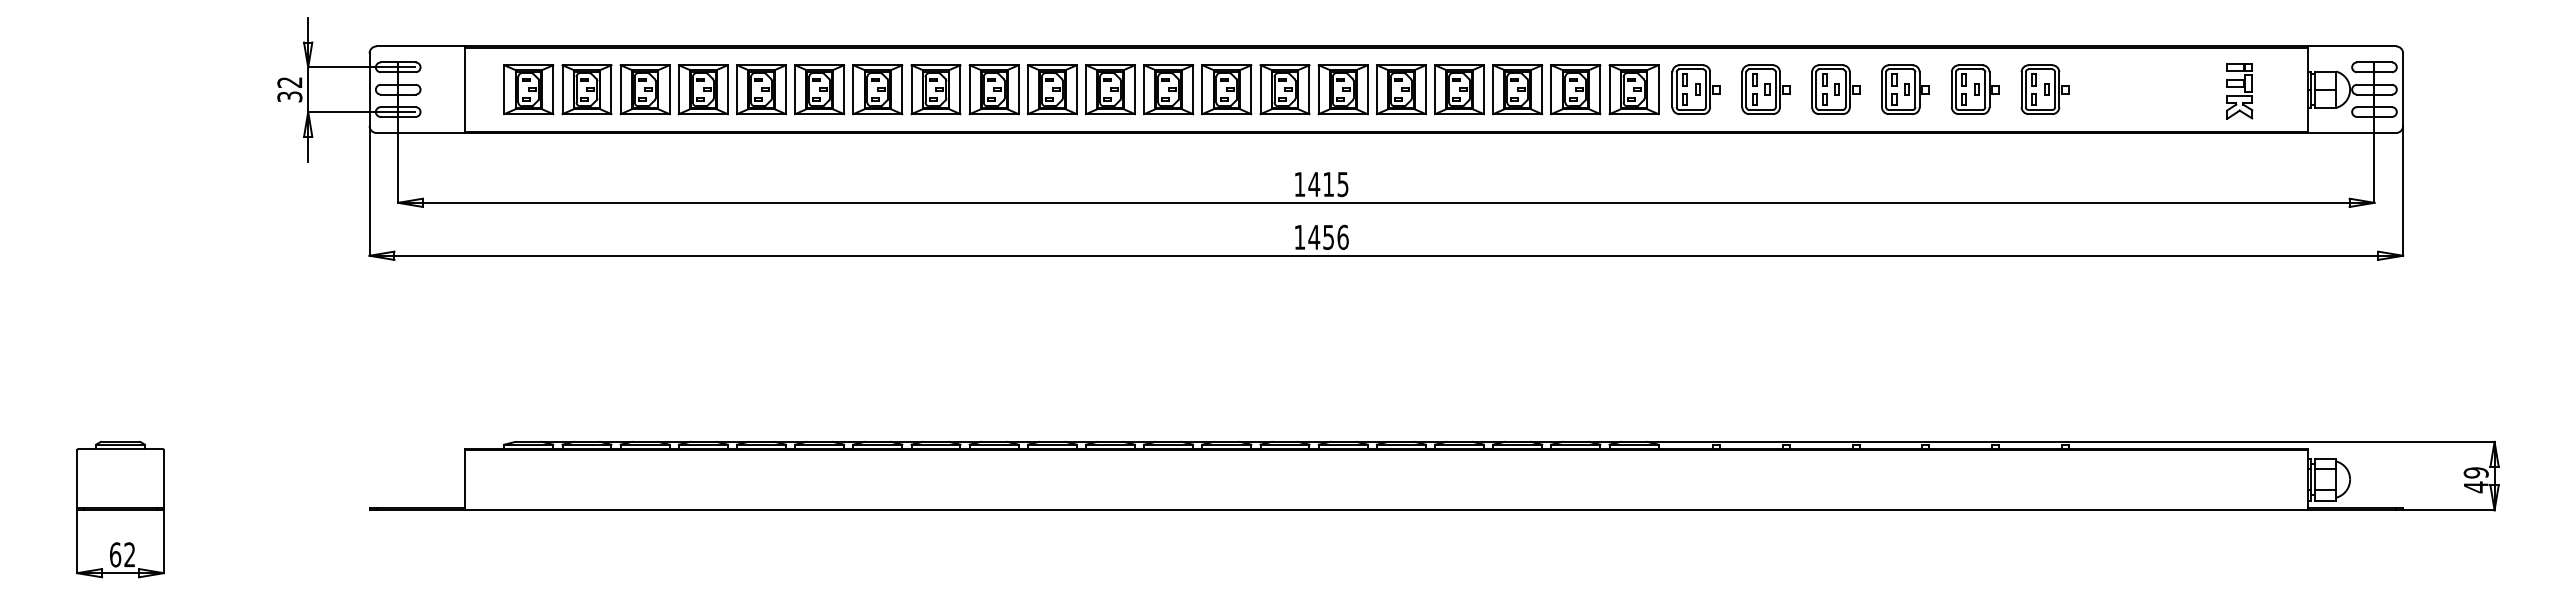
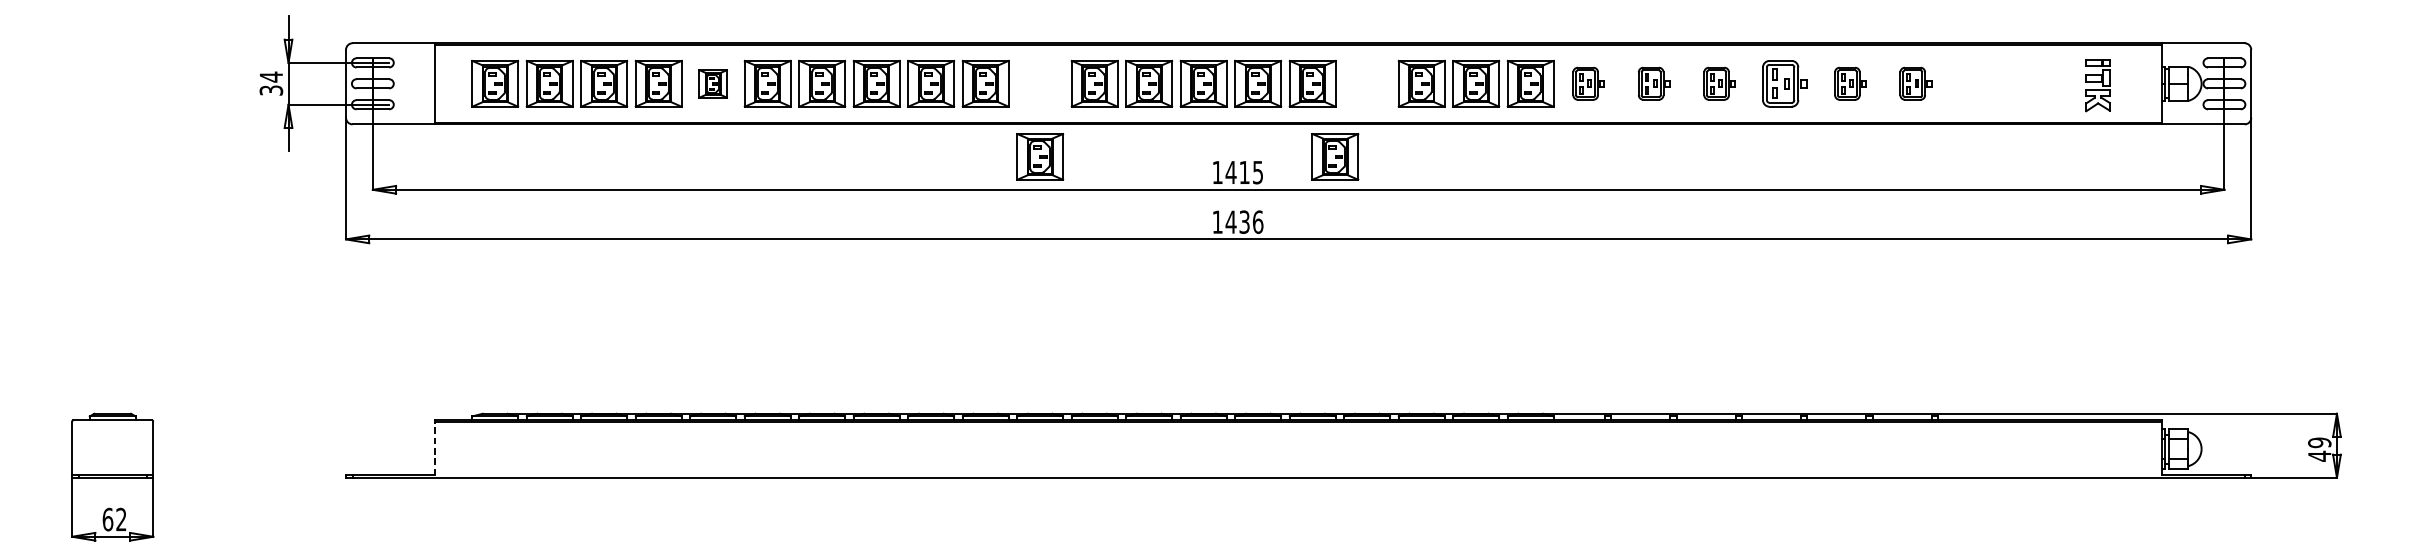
text: (289, 82) -> (271, 77), 32 -> 34
part: (761, 89) -> (713, 83), size x0.6
part: (1110, 89) -> (1040, 156), moved
part: (1459, 89) -> (1335, 156), moved
part: (1695, 89) -> (1588, 83), size x0.7
part: (1765, 89) -> (1653, 83), size x0.7
part: (1835, 89) -> (1719, 83), size x0.7
part: (1975, 89) -> (1850, 83), size x0.7
part: (2044, 89) -> (1915, 83), size x0.7
text: (1328, 236) -> (1244, 221), 1456 -> 1436
line: (464, 478) -> (434, 448), solid -> dashed

